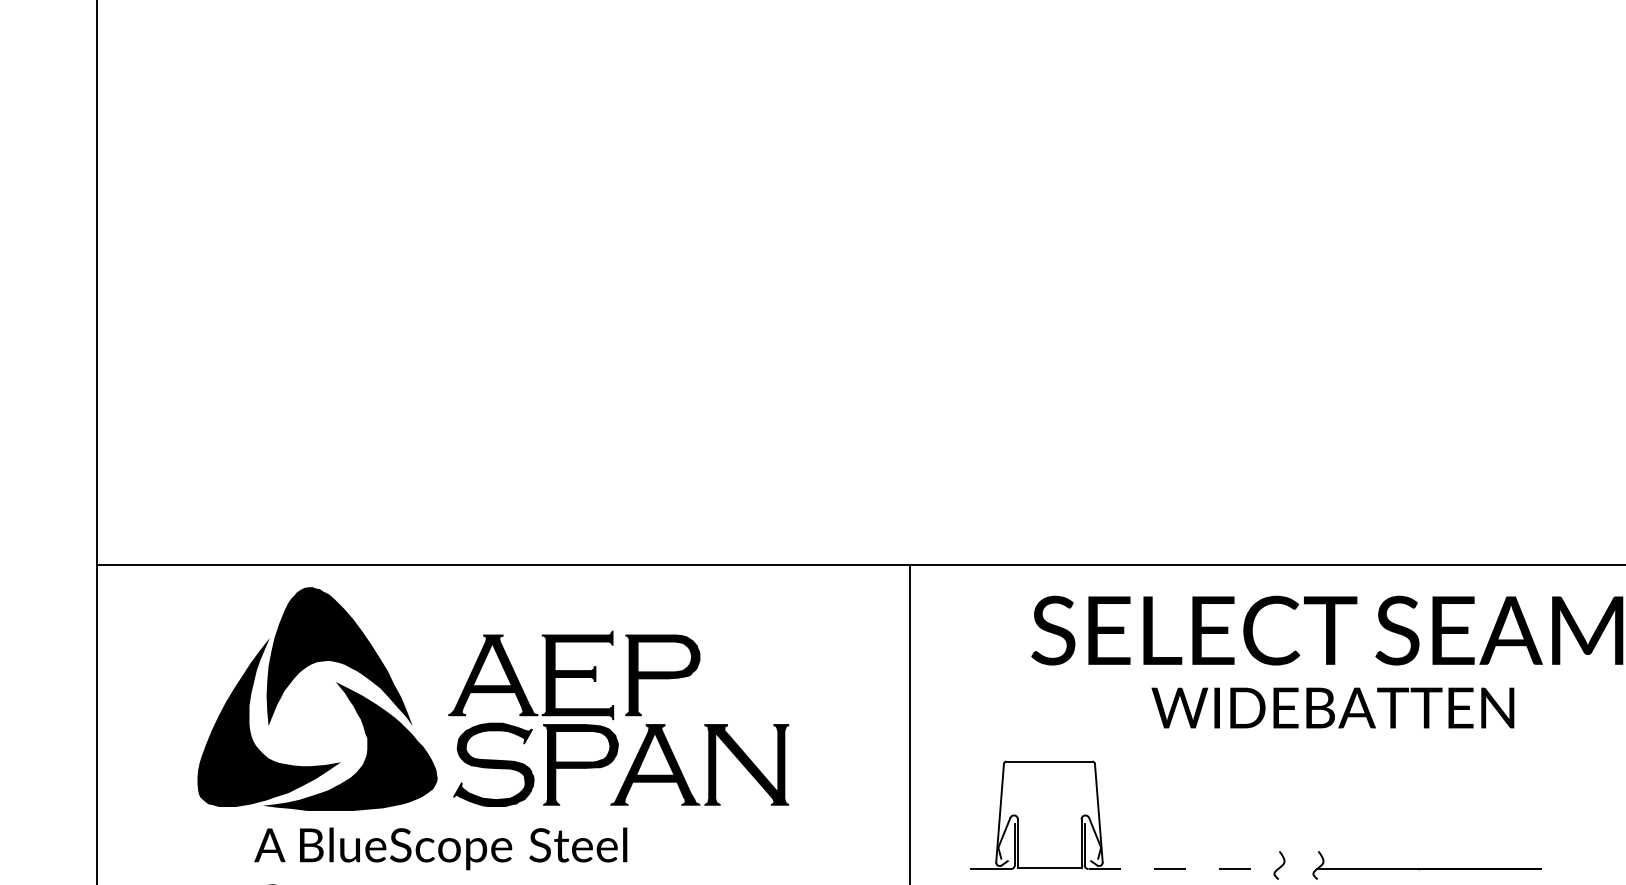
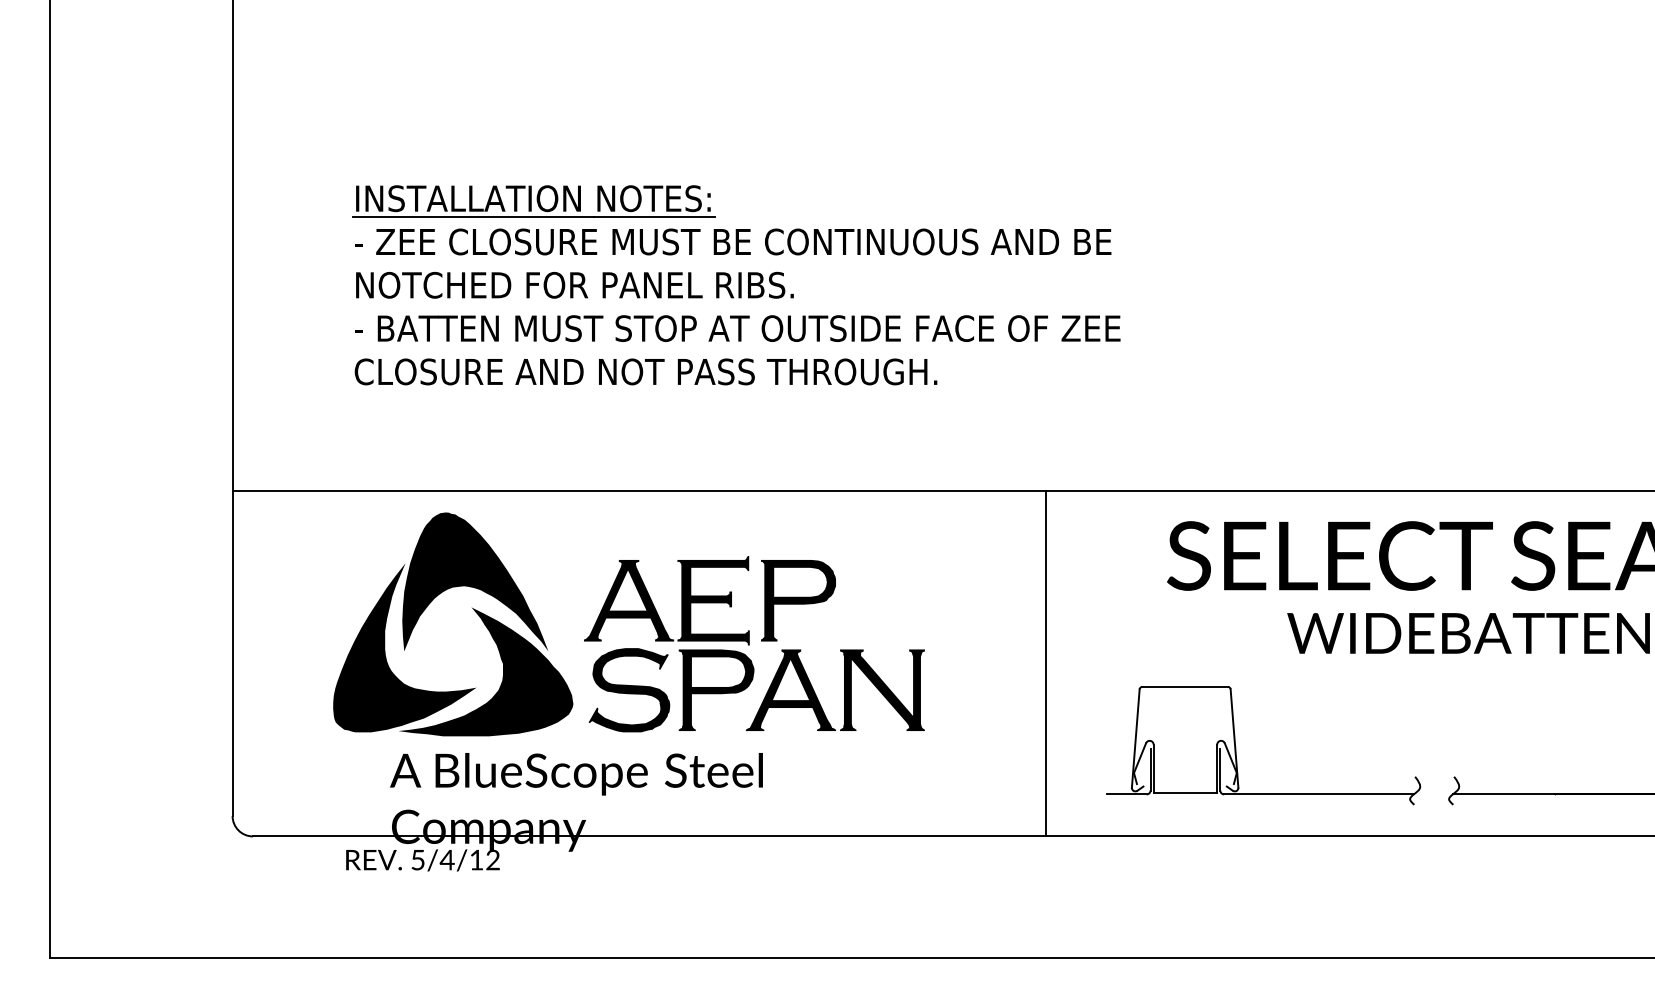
part: (600, 360) -> (736, 285), added
line: (1182, 869) -> (1318, 794), dashed -> solid

